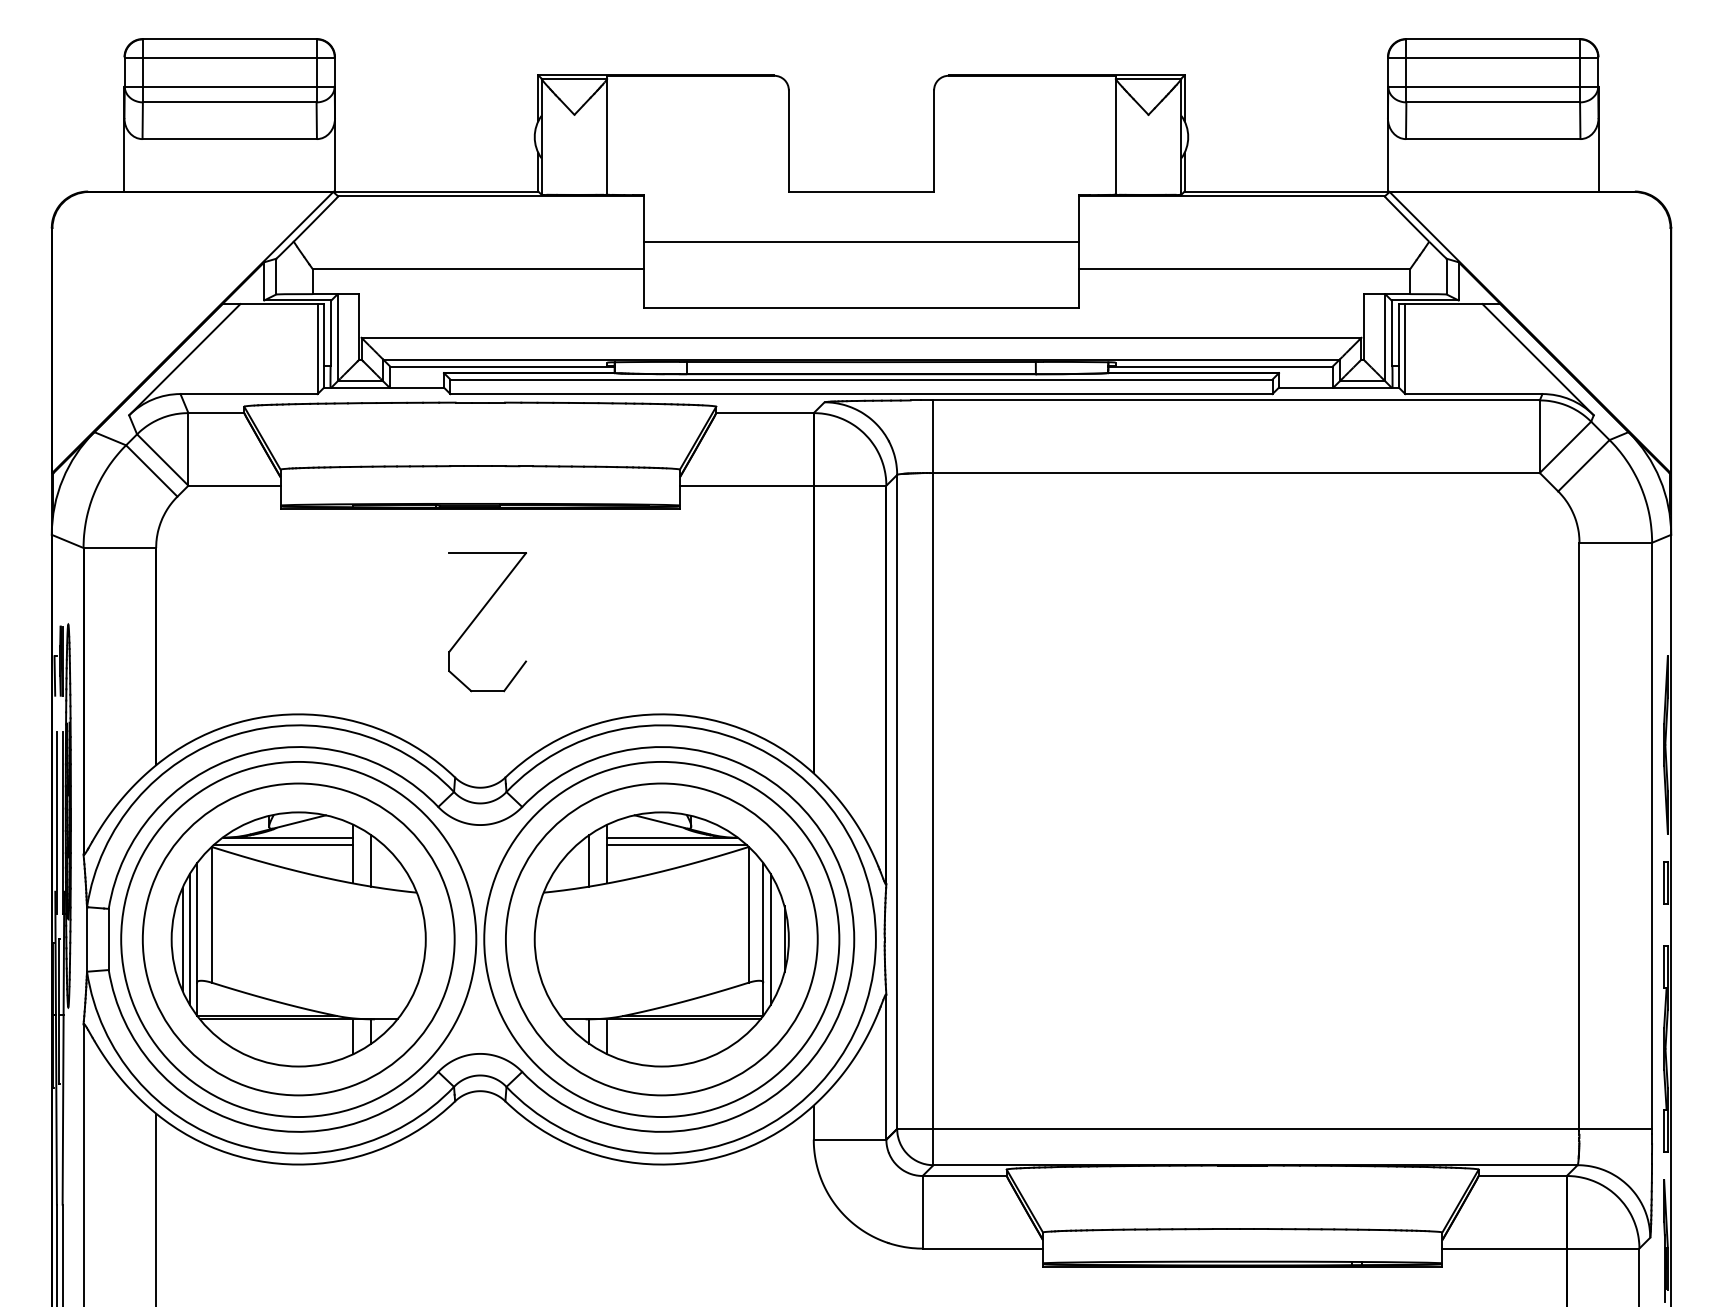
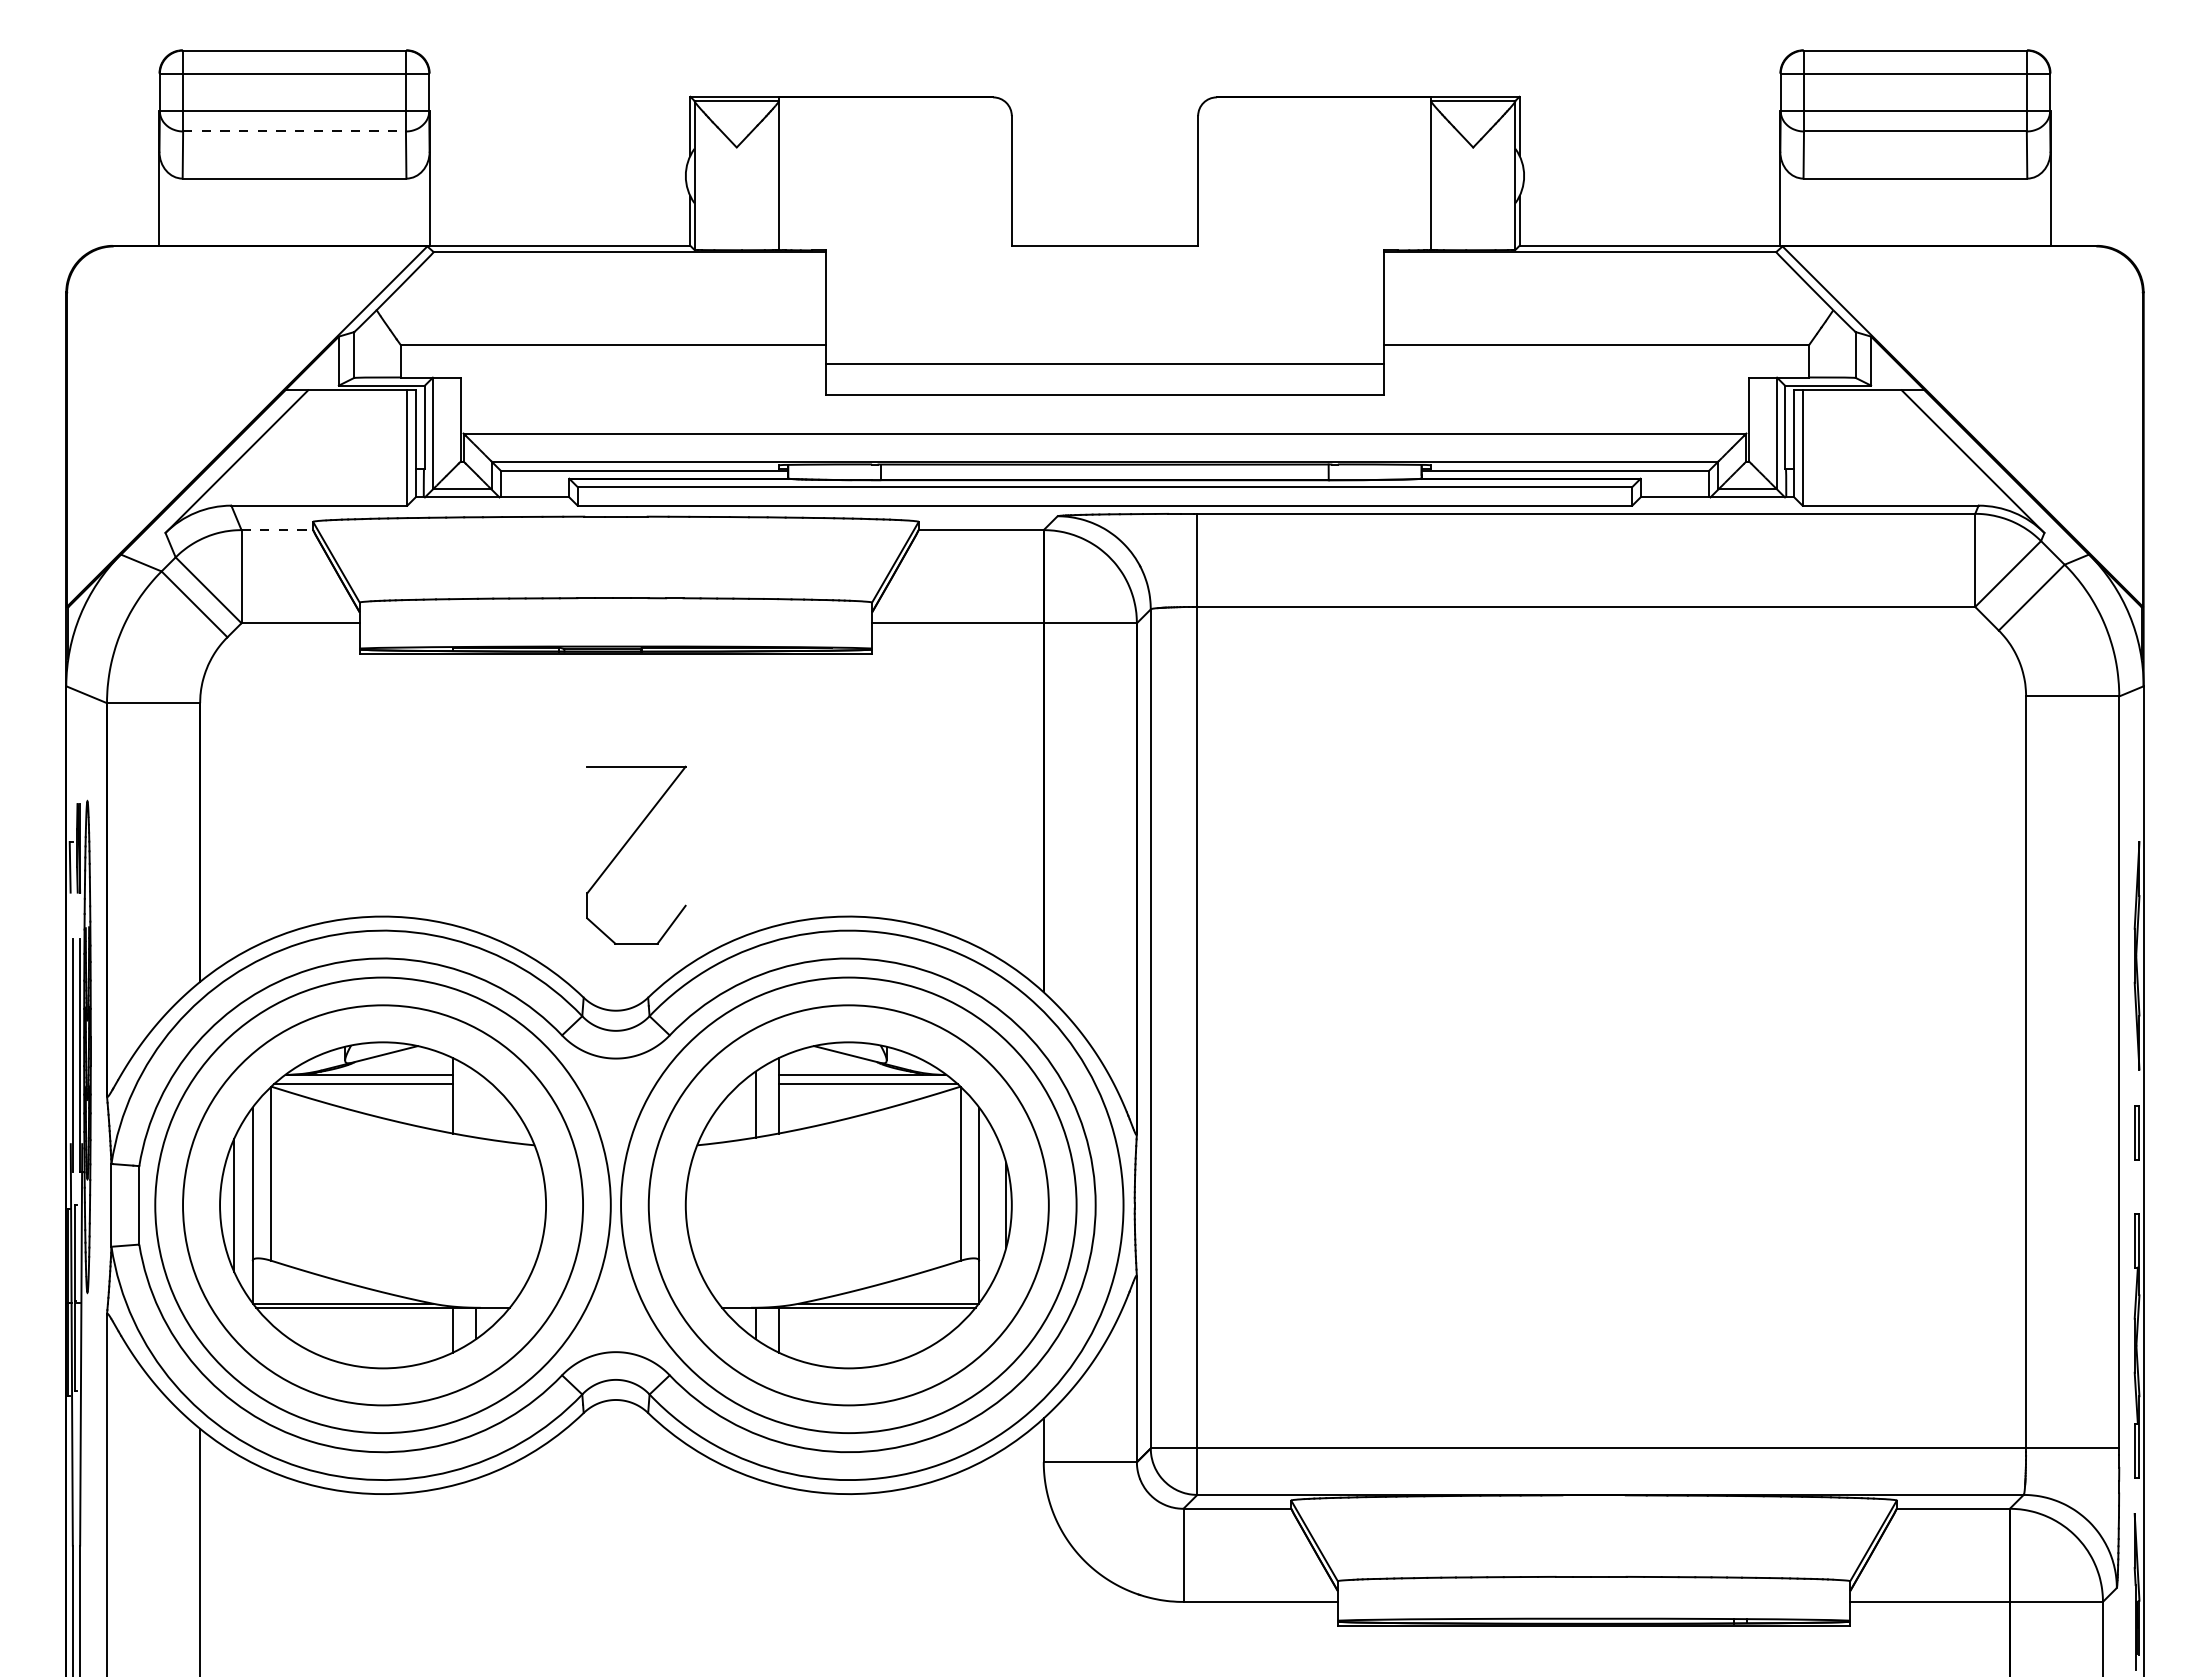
line: (230, 102) -> (295, 131), solid -> dashed
line: (861, 242) -> (1104, 364), moved
line: (216, 413) -> (277, 530), solid -> dashed
part: (478, 616) -> (624, 847), moved
line: (371, 860) -> (476, 1104), removed
line: (189, 939) -> (243, 1205), removed
line: (770, 939) -> (988, 1205), removed

